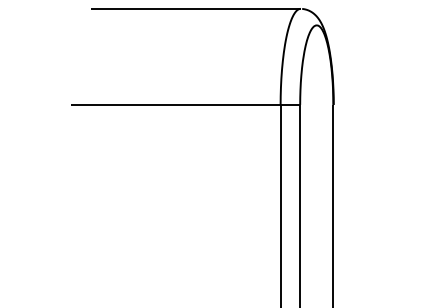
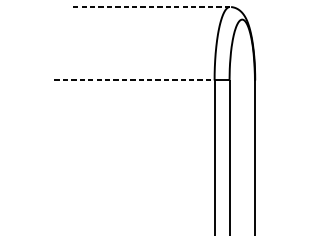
line: (195, 8) -> (149, 6), solid -> dashed
line: (175, 104) -> (134, 80), solid -> dashed

